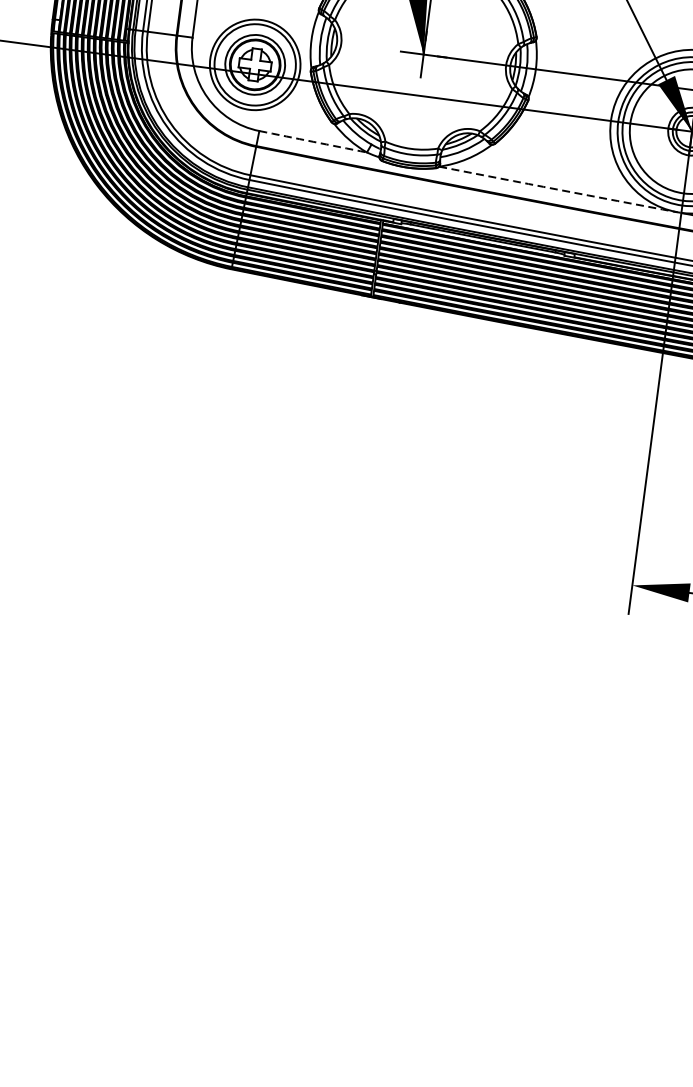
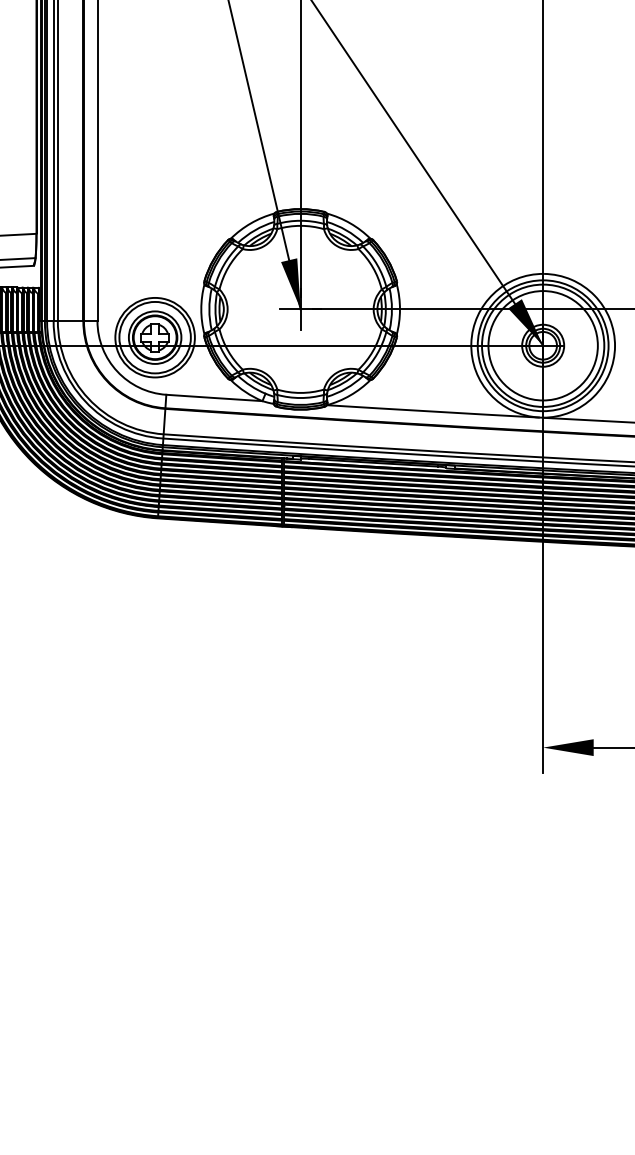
arc: (313, 142) -> (214, 398), dashed -> solid
arc: (558, 189) -> (433, 411), dashed -> solid

